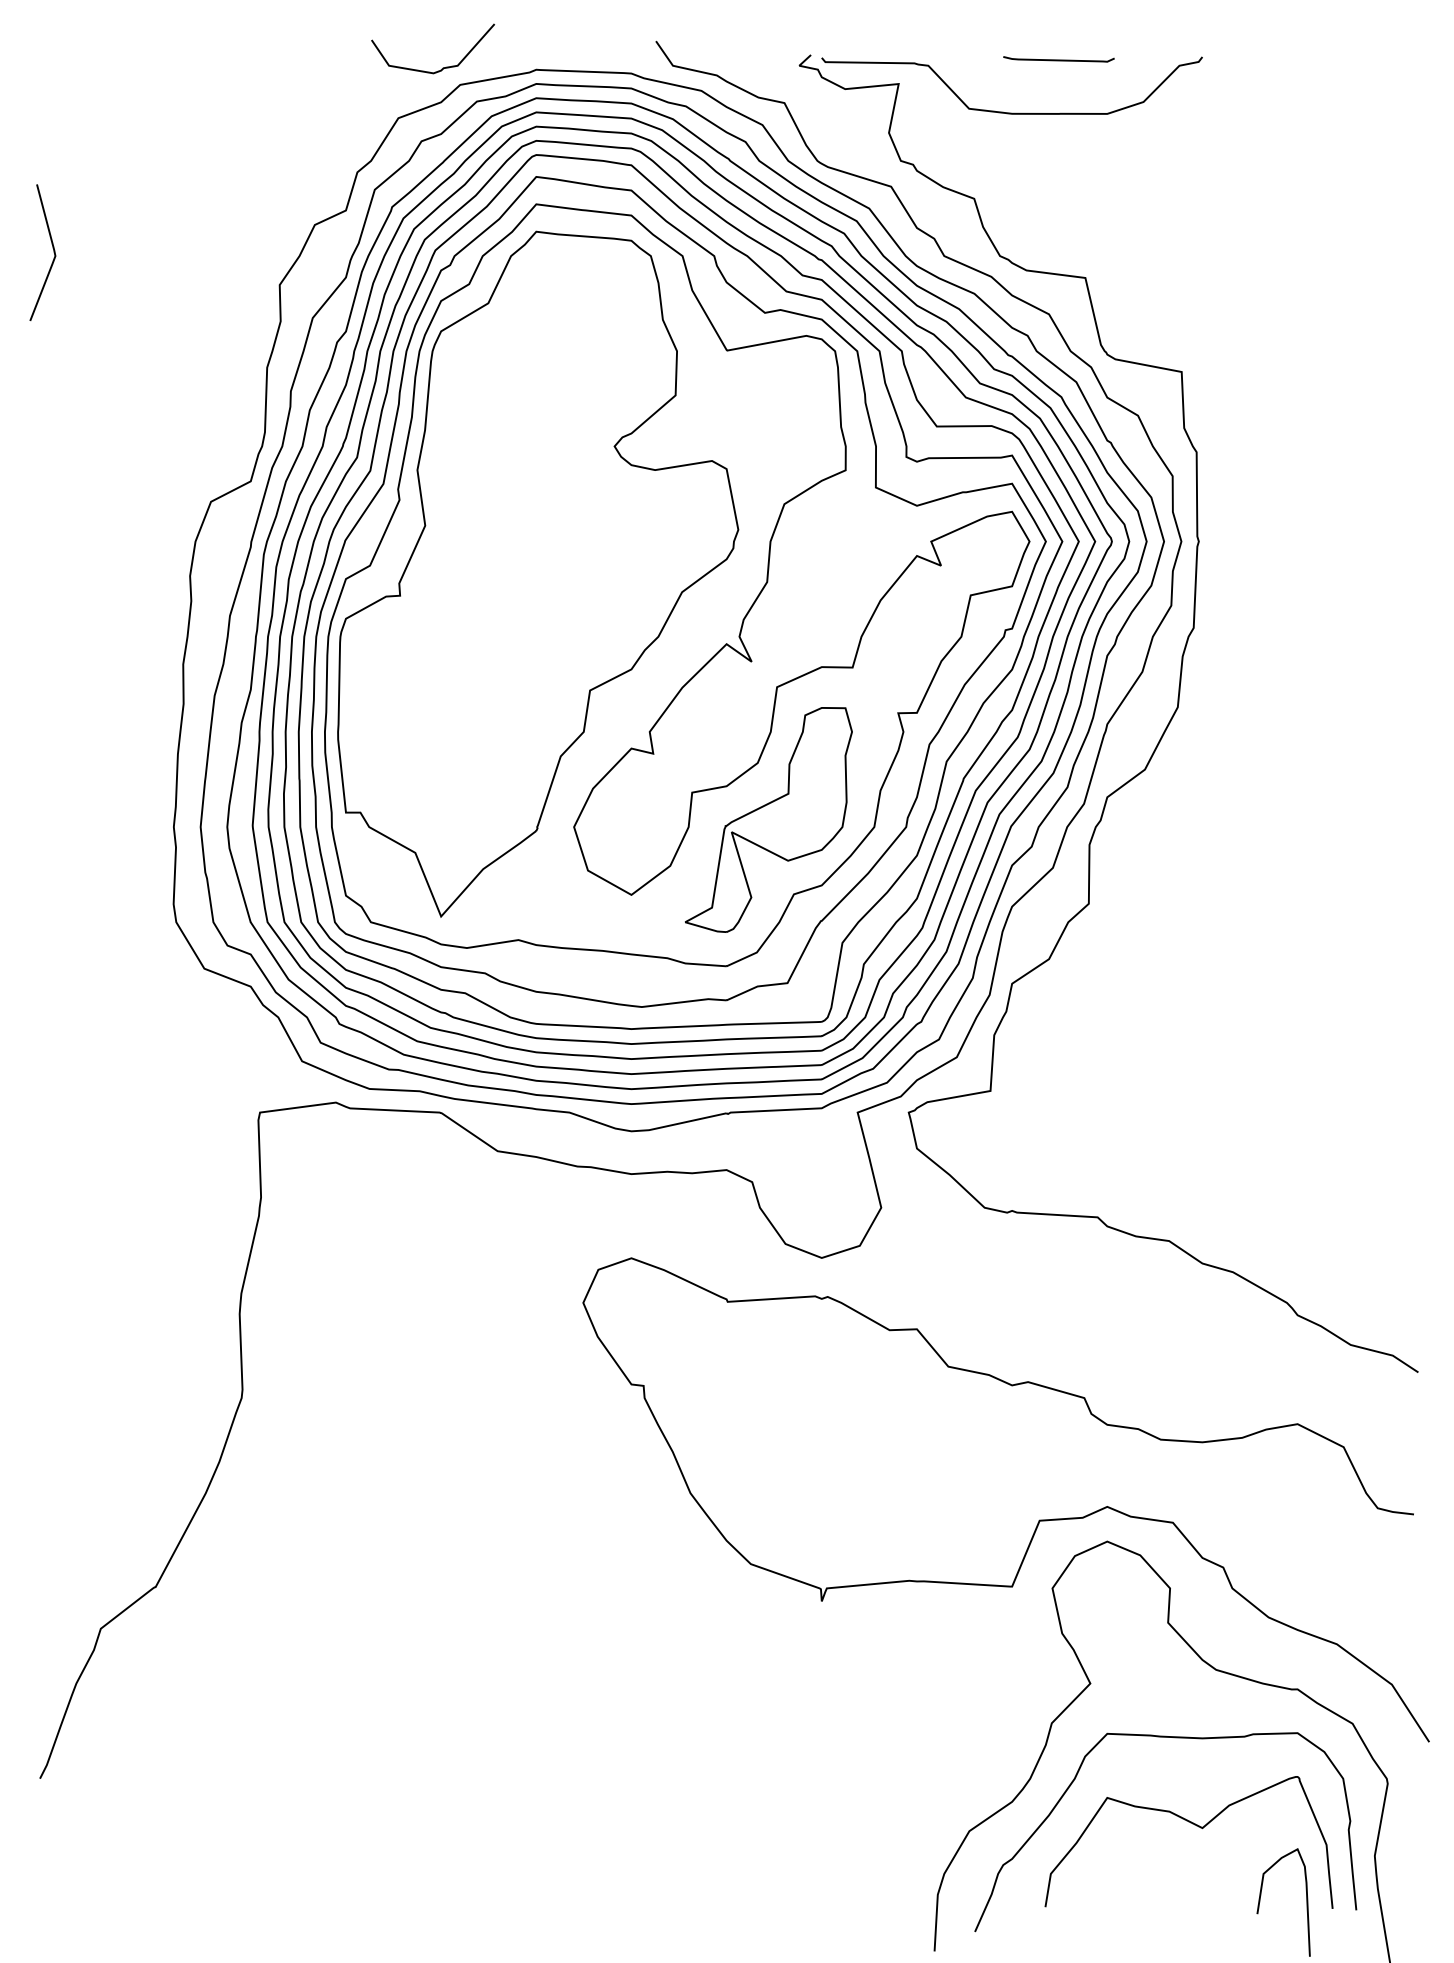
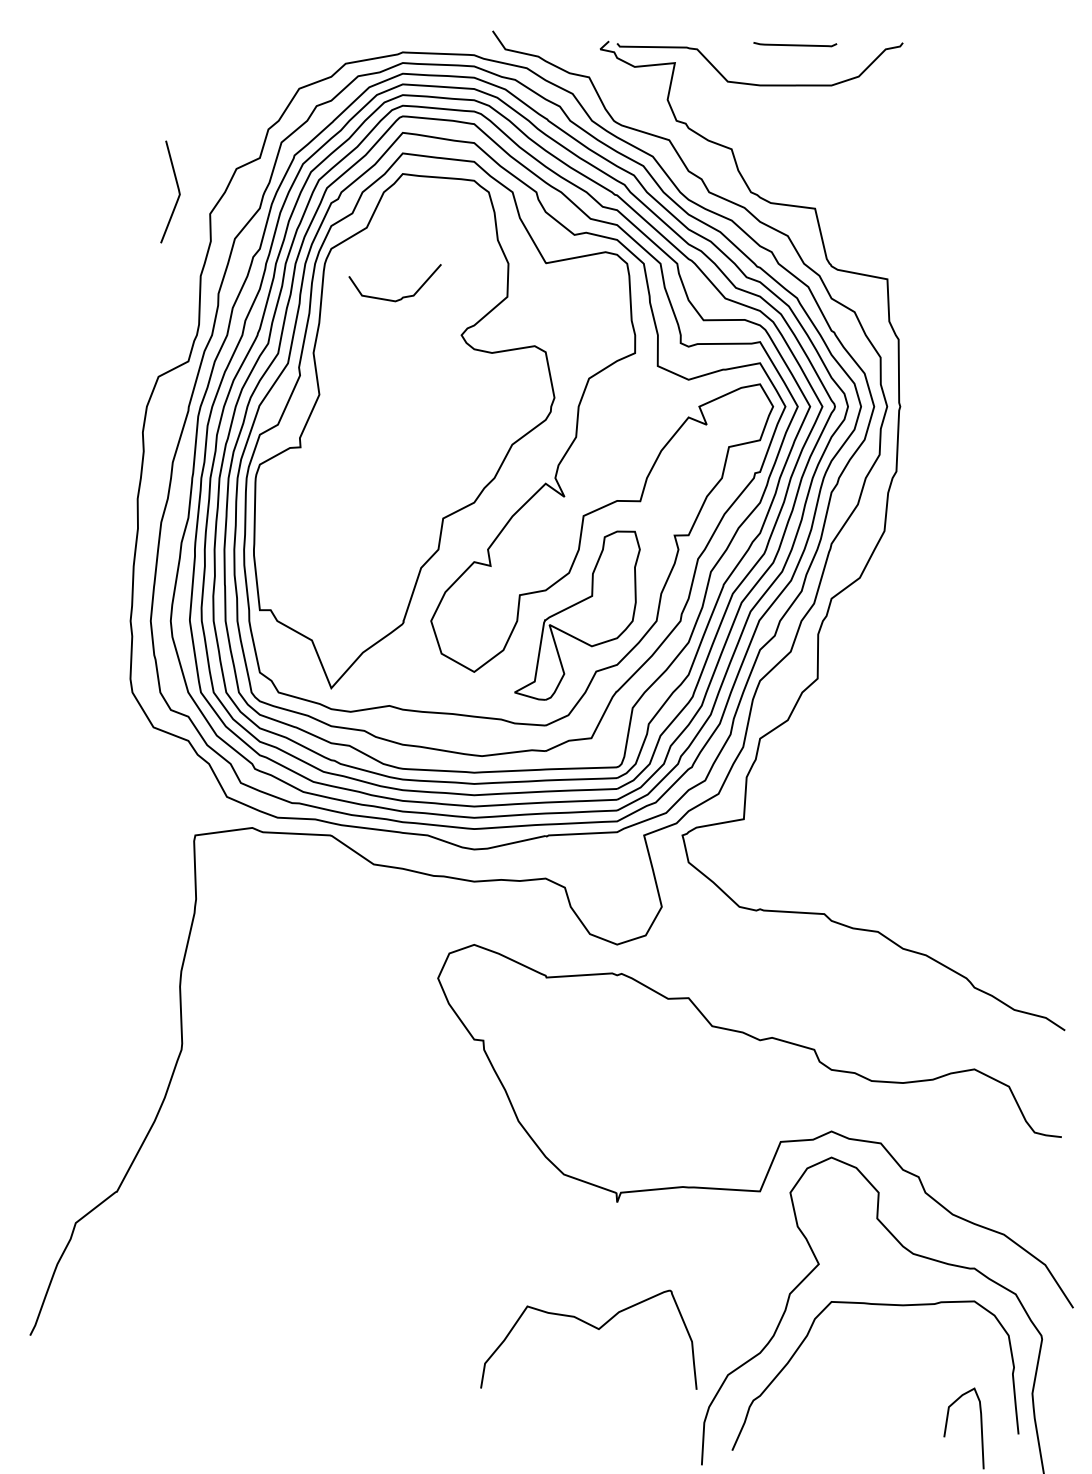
curve: (442, 67) -> (402, 296), moved
line: (52, 248) -> (177, 188), moved
curve: (1196, 1826) -> (594, 1327), moved

